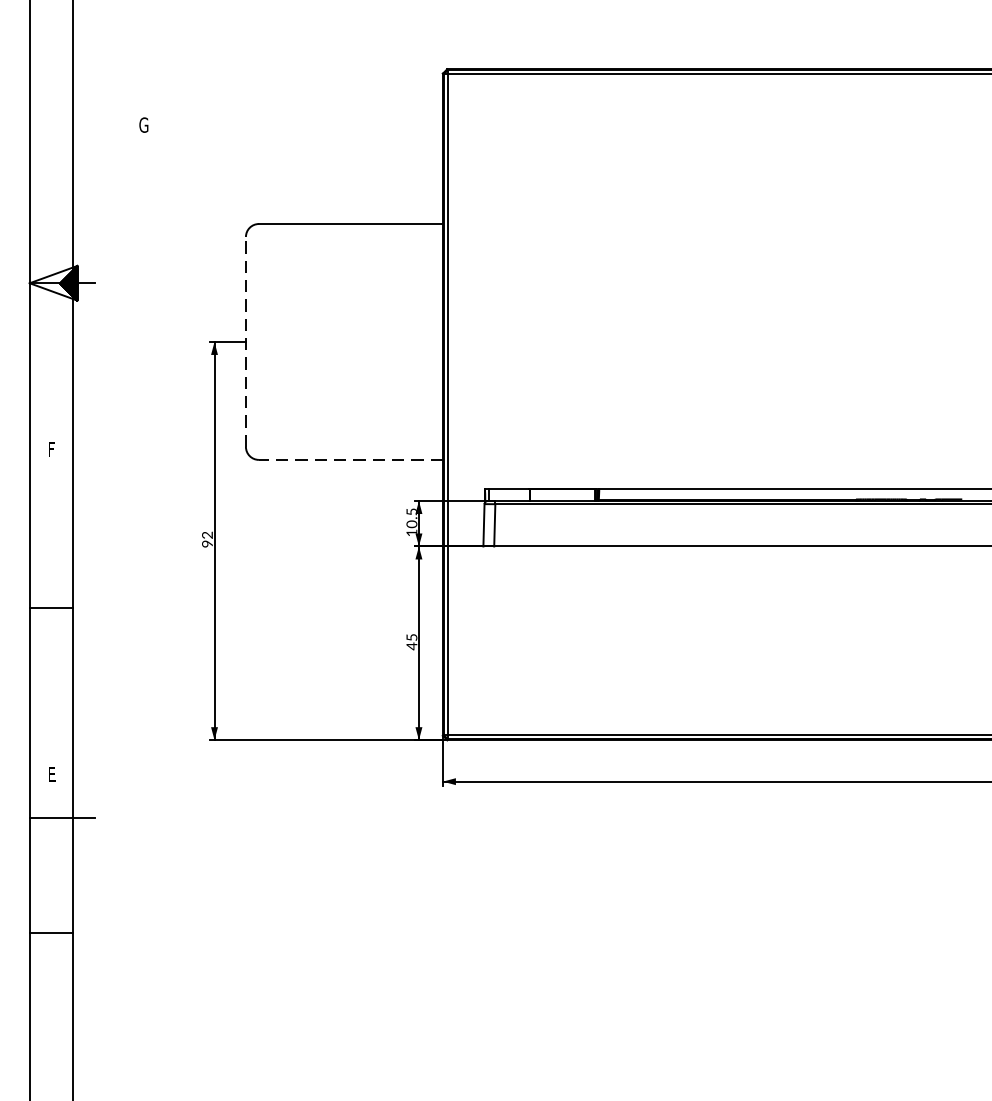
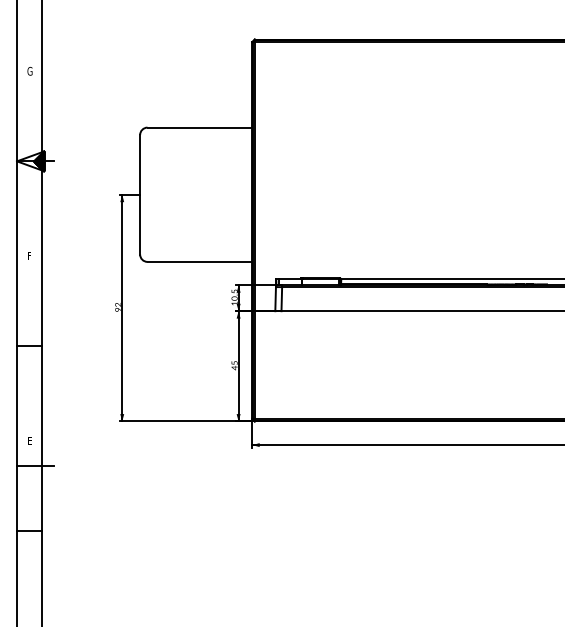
text: (142, 125) -> (29, 71), moved
line: (246, 341) -> (140, 194), dashed -> solid
line: (350, 459) -> (199, 261), dashed -> solid

